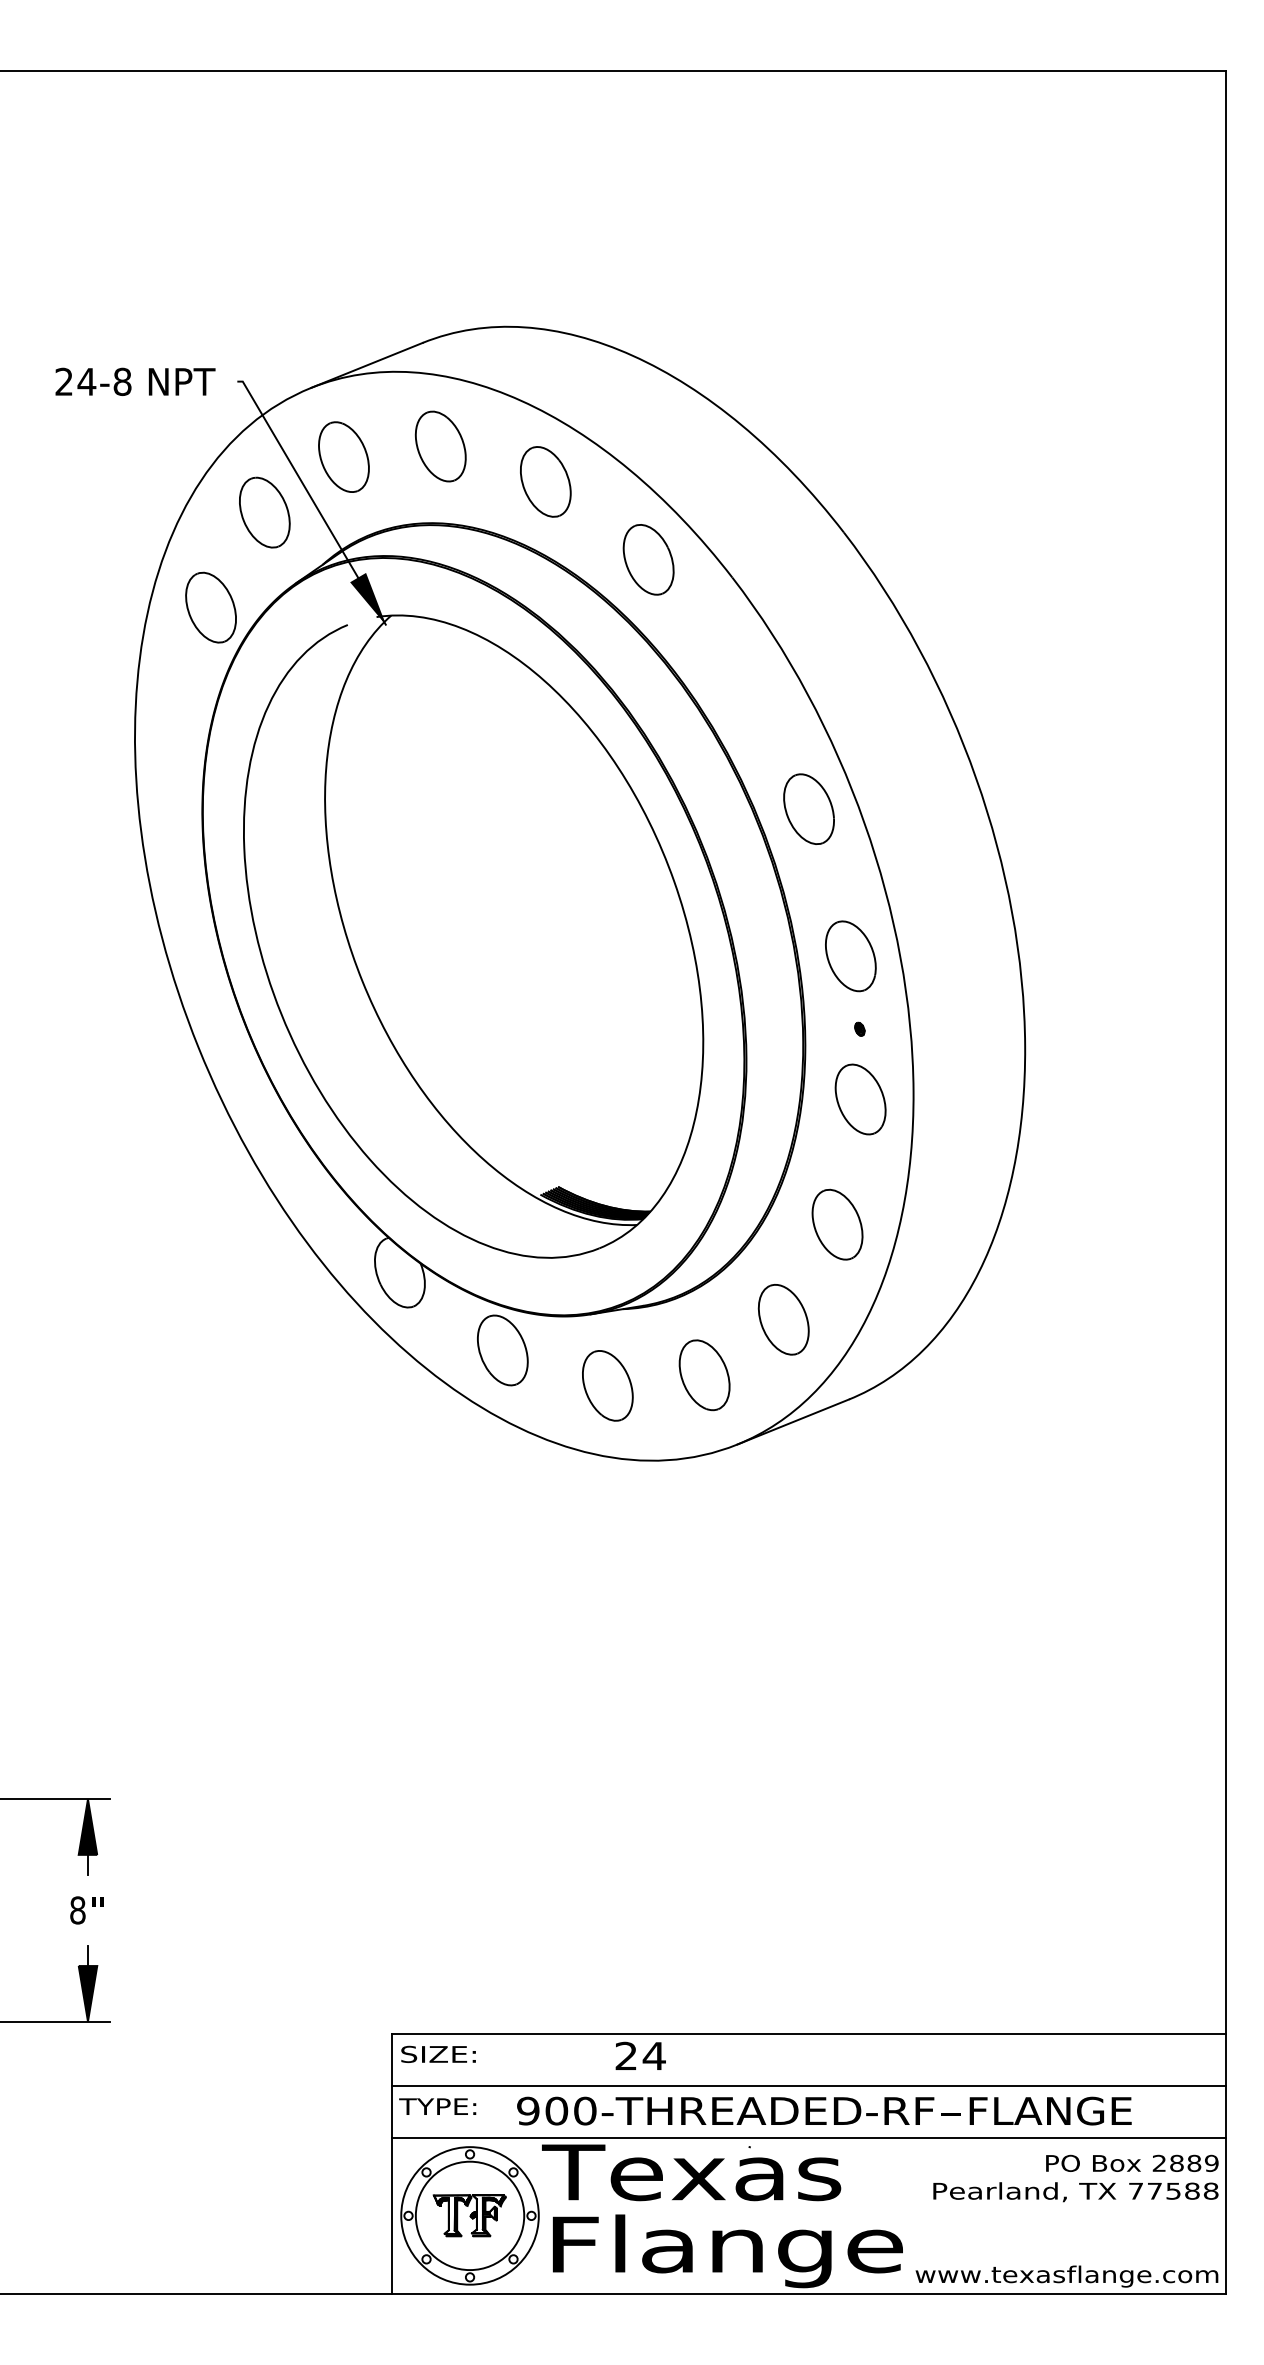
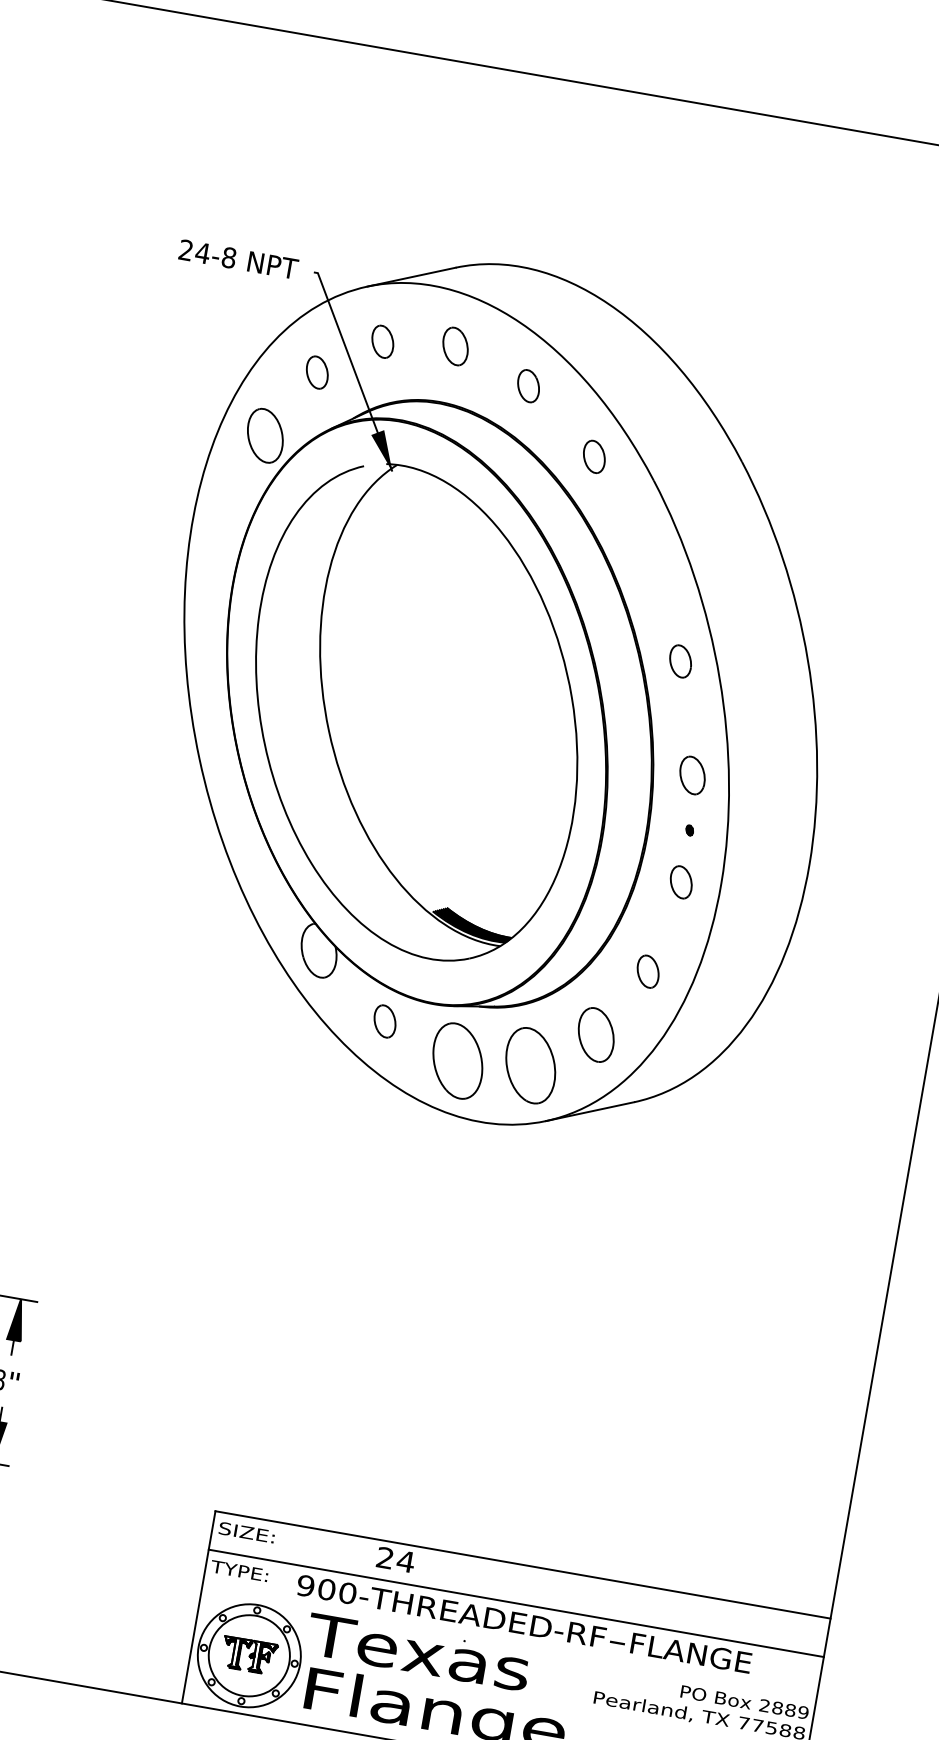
part: (440, 446) -> (455, 346), size x0.7
part: (343, 456) -> (382, 341), size x0.6
part: (545, 481) -> (528, 385), size x0.6
part: (264, 512) -> (317, 372), size x0.6
part: (648, 559) -> (594, 456), size x0.6
part: (808, 808) -> (680, 660), size x0.6
part: (850, 956) -> (692, 775), size x0.7
part: (860, 1099) -> (681, 882), size x0.6
part: (837, 1224) -> (648, 971), size x0.6
part: (502, 1350) -> (384, 1021), size x0.6
part: (704, 1375) -> (530, 1065), size x1.4
part: (607, 1385) -> (457, 1060), size x1.4
line: (808, 2137) -> (509, 1641), removed

